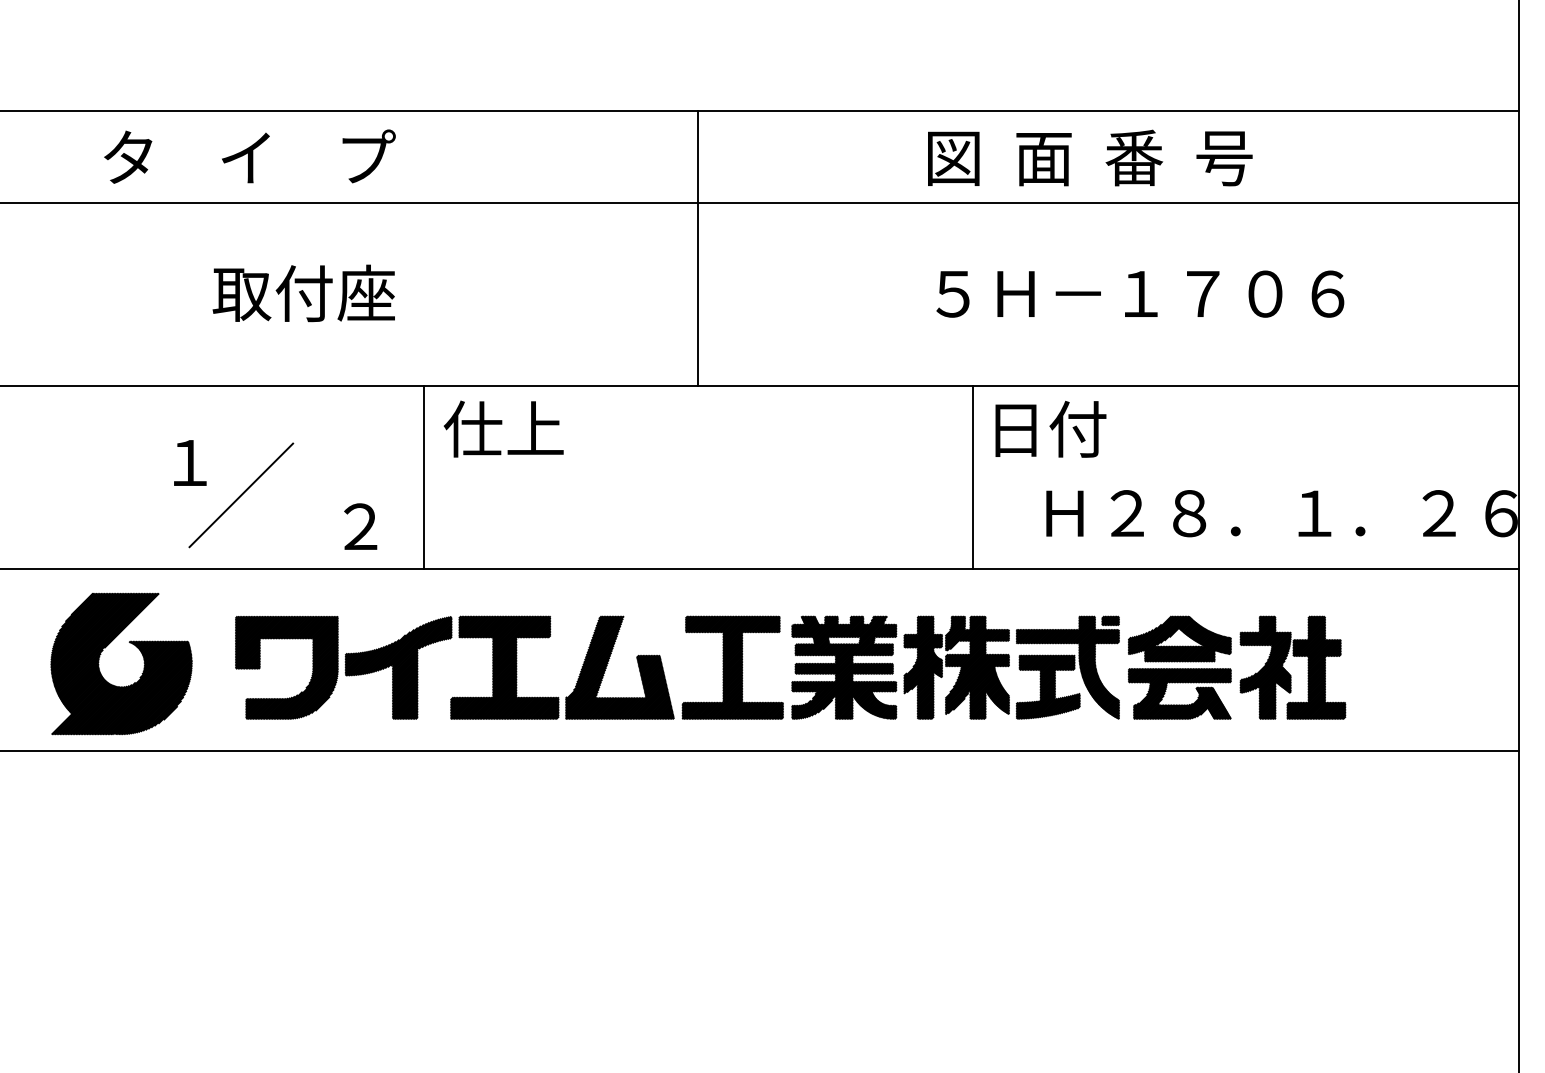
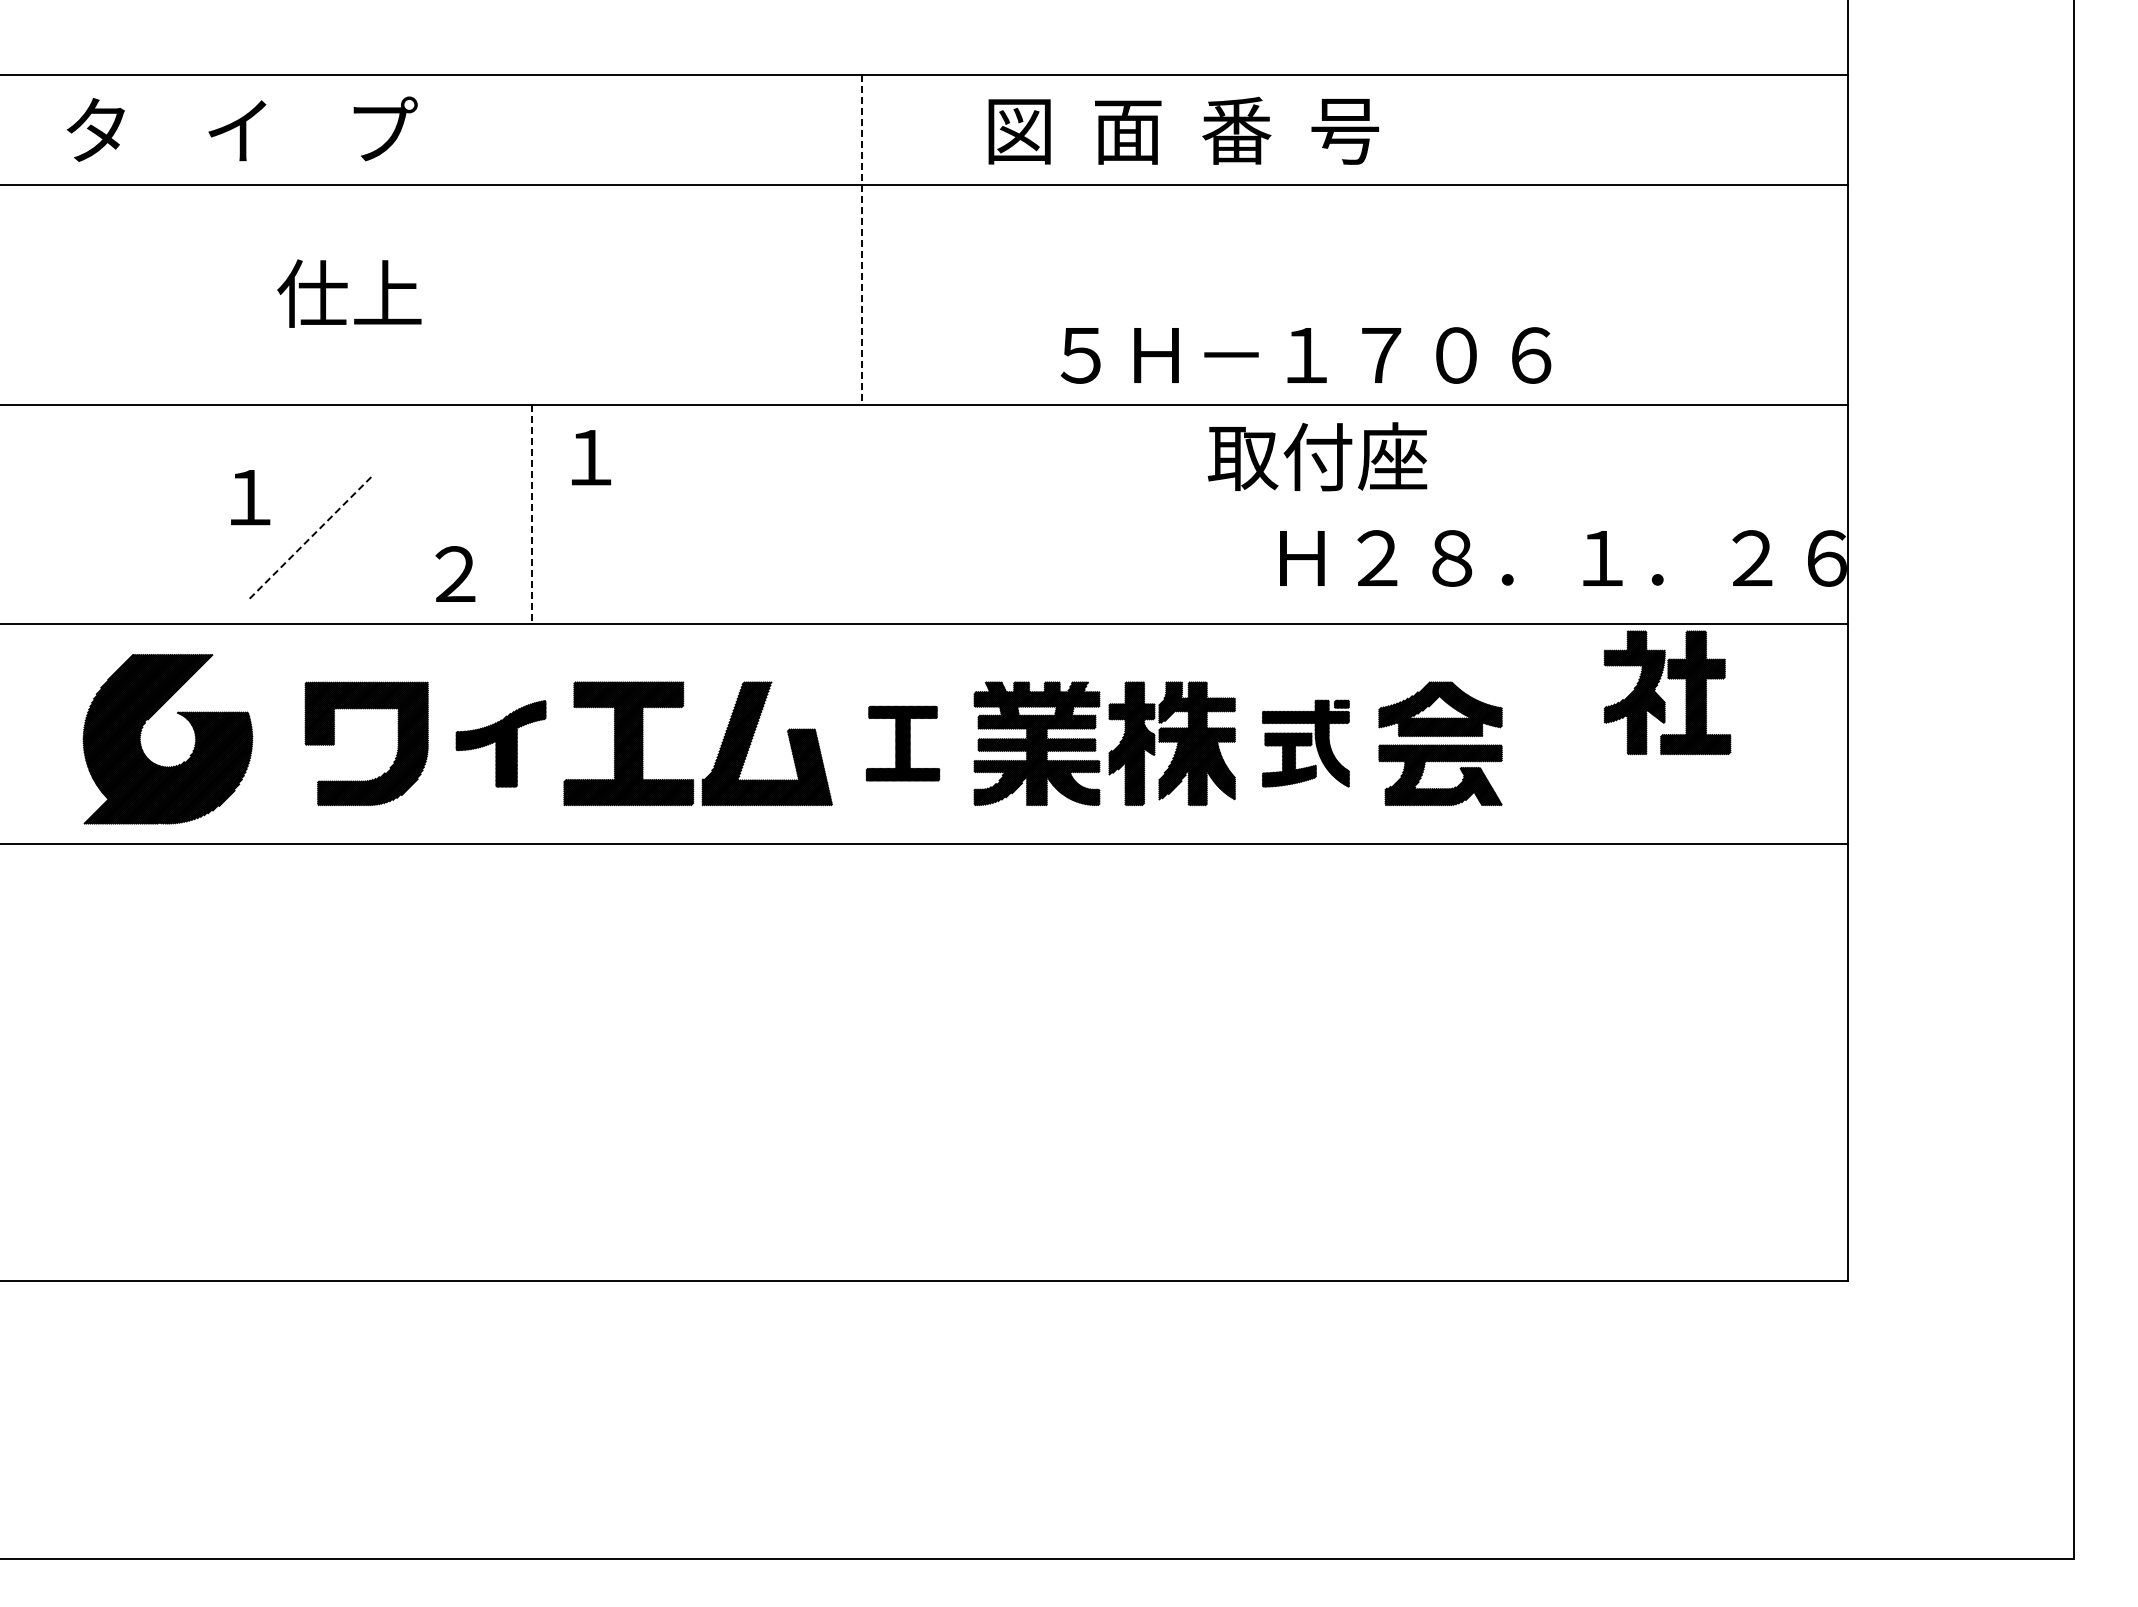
text: (249, 156) -> (241, 128), moved
text: (1090, 157) -> (1183, 130), moved
line: (698, 248) -> (861, 239), solid -> dashed
text: (303, 293) -> (386, 293), 取付座 -> 仕上
text: (1139, 294) -> (1305, 355), moved
text: (503, 428) -> (627, 456), 仕上 -> １
text: (1077, 428) -> (1317, 456), 日付 -> 取付座
line: (423, 477) -> (531, 514), solid -> dashed
line: (972, 477) -> (1191, 514), removed
line: (241, 495) -> (312, 536), solid -> dashed
part: (398, 667) -> (500, 743), size x0.7
part: (732, 667) -> (902, 743), size x0.6
part: (1067, 667) -> (1305, 743), size x0.7
part: (1287, 671) -> (1661, 697), moved

